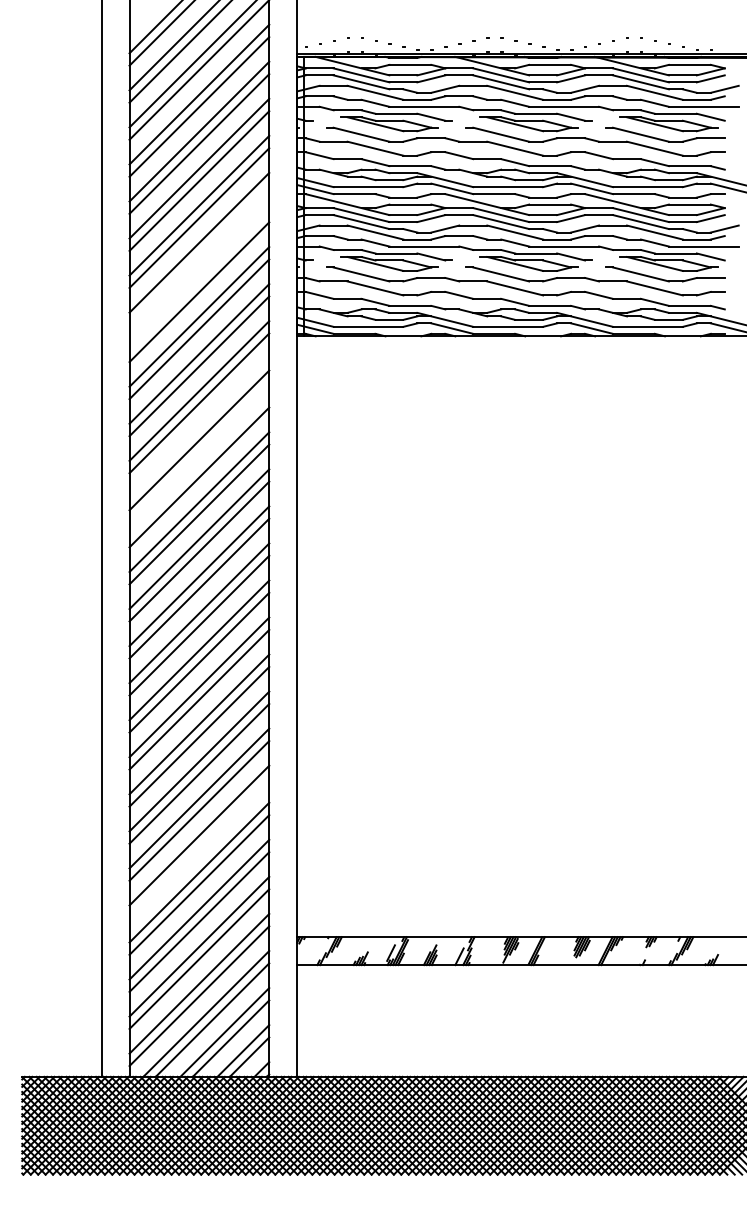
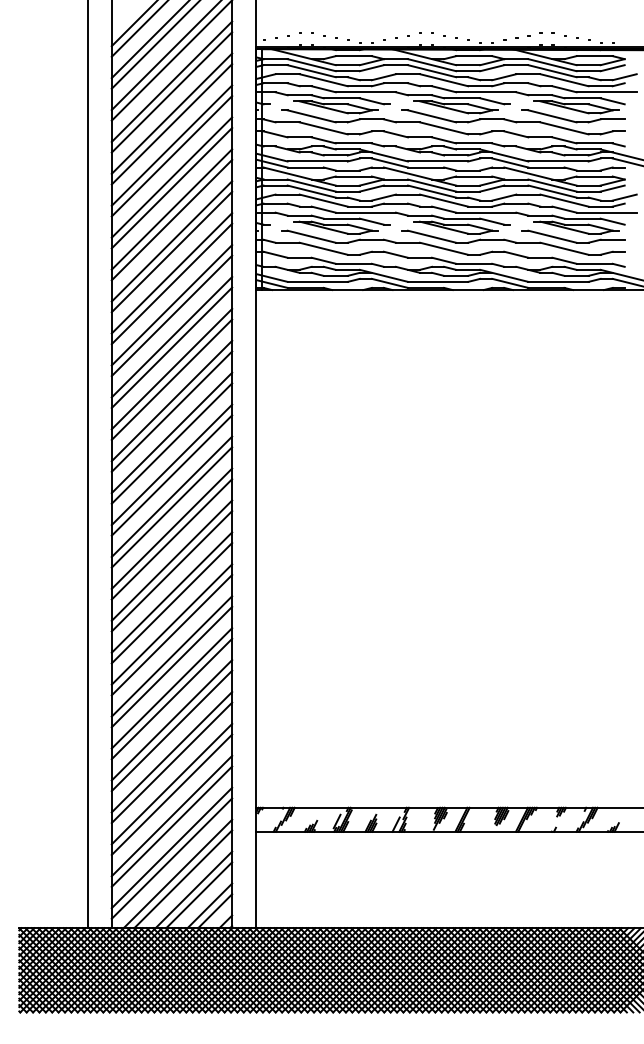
line: (199, 255) -> (172, 220), added
line: (199, 279) -> (172, 241), added
line: (199, 427) -> (172, 368), added
line: (199, 464) -> (172, 400), added
line: (199, 847) -> (172, 730), added

